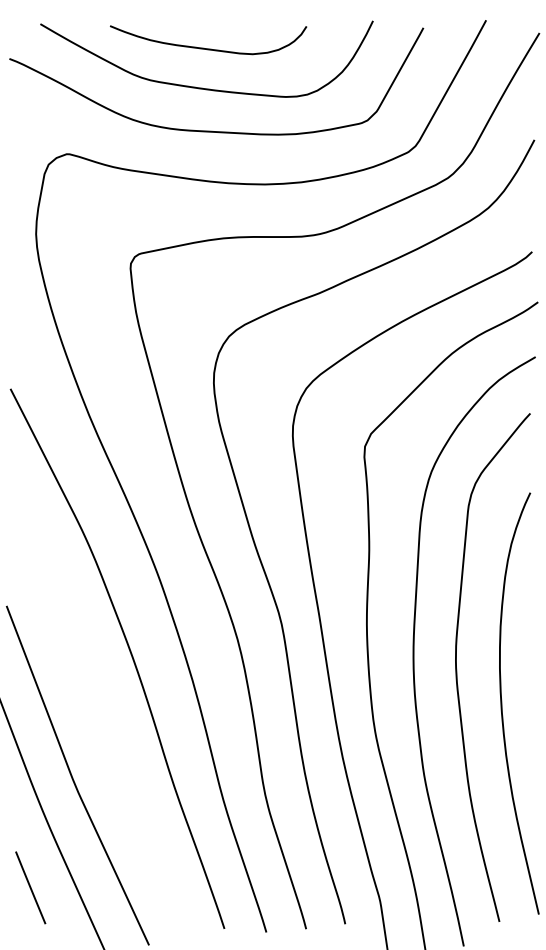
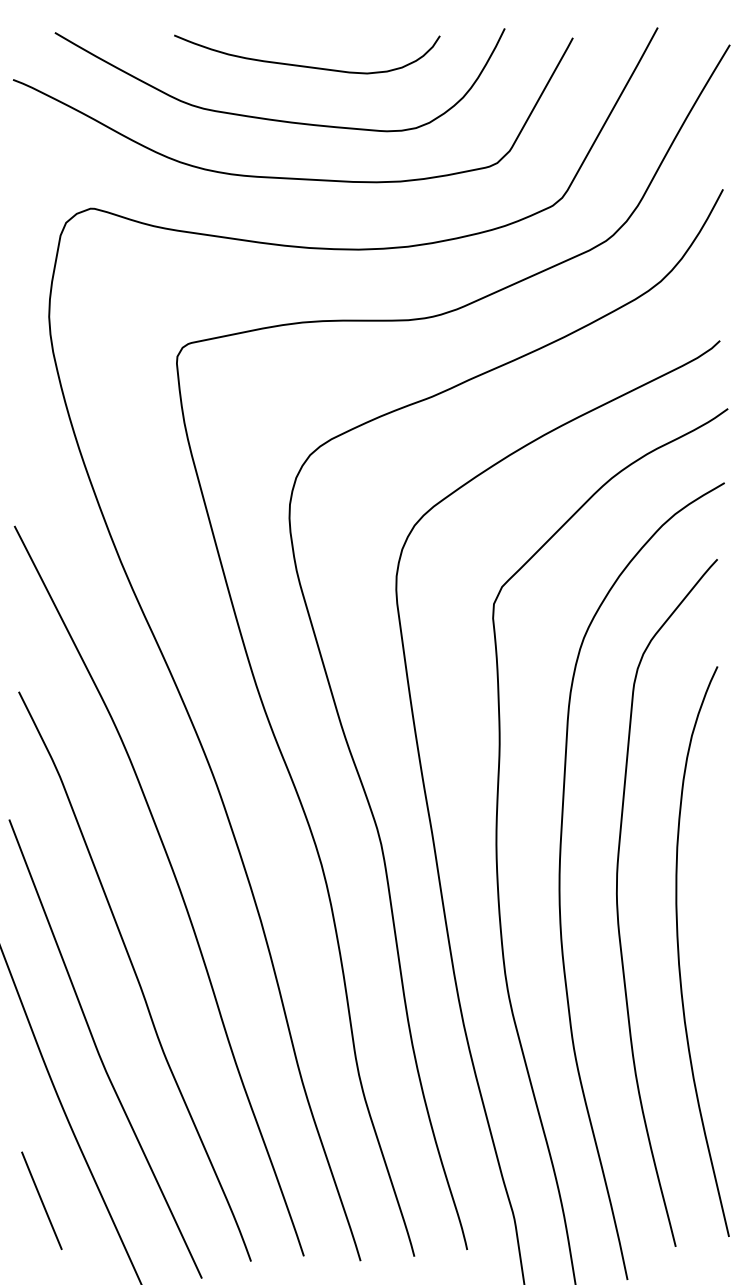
curve: (207, 48) -> (305, 65), moved
curve: (99, 721) -> (135, 976), added

